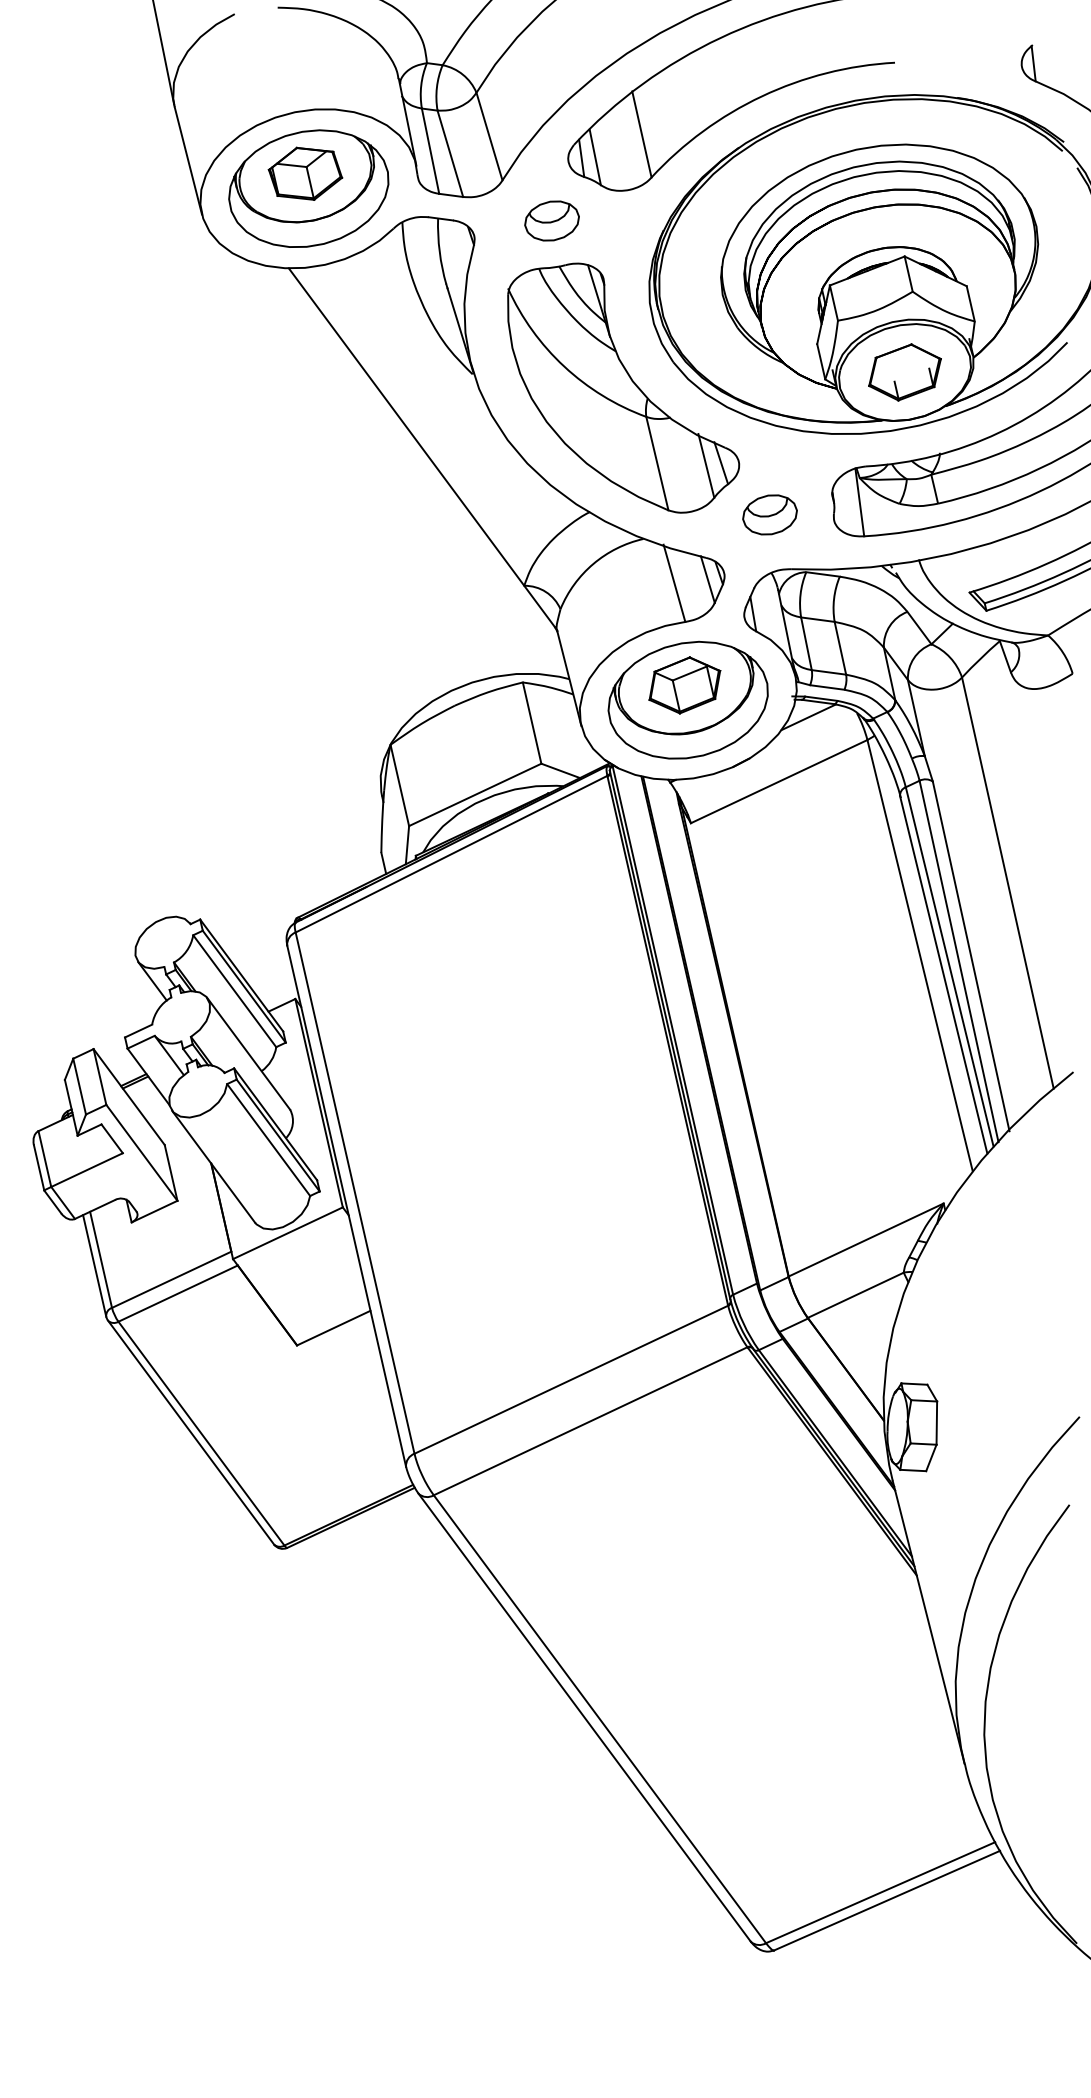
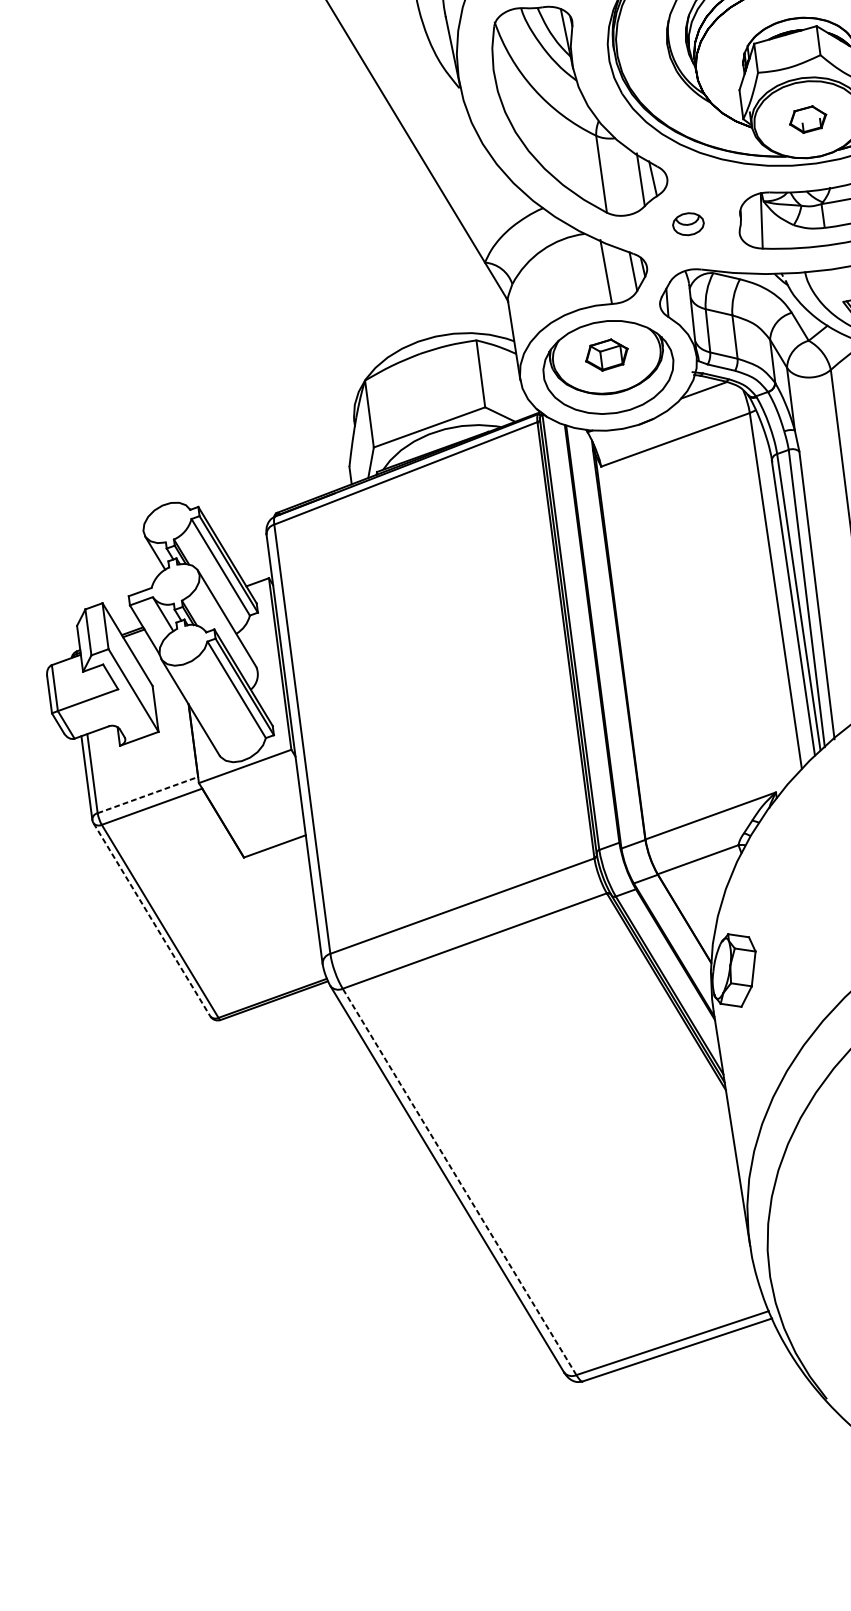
part: (904, 372) -> (807, 119), size x0.6
part: (769, 514) -> (688, 223), size x0.7
part: (684, 685) -> (606, 355), size x0.7
line: (171, 1279) -> (147, 794), solid -> dashed
line: (191, 1433) -> (152, 920), solid -> dashed
line: (599, 1719) -> (459, 1182), solid -> dashed

